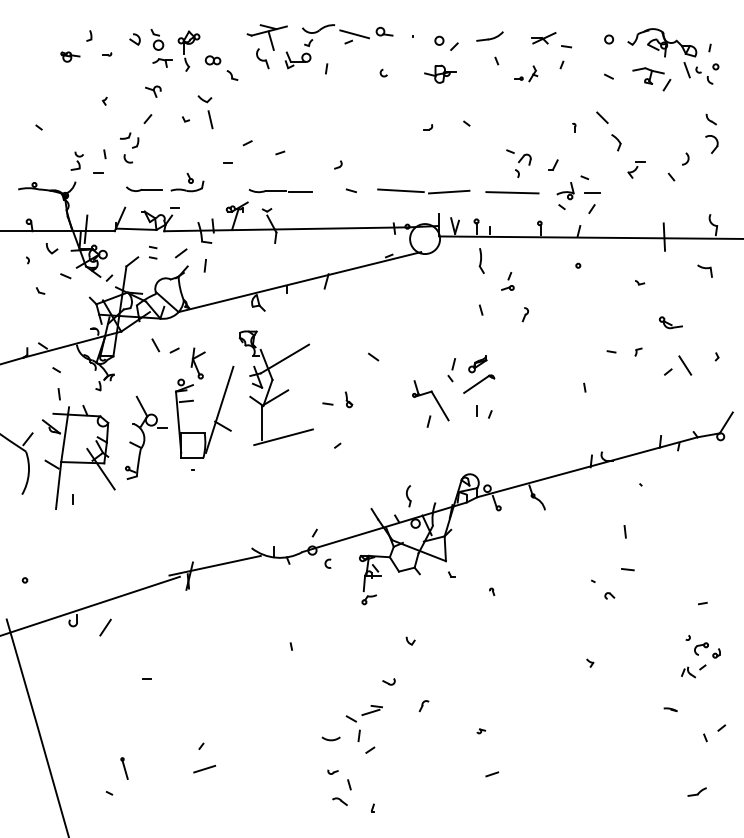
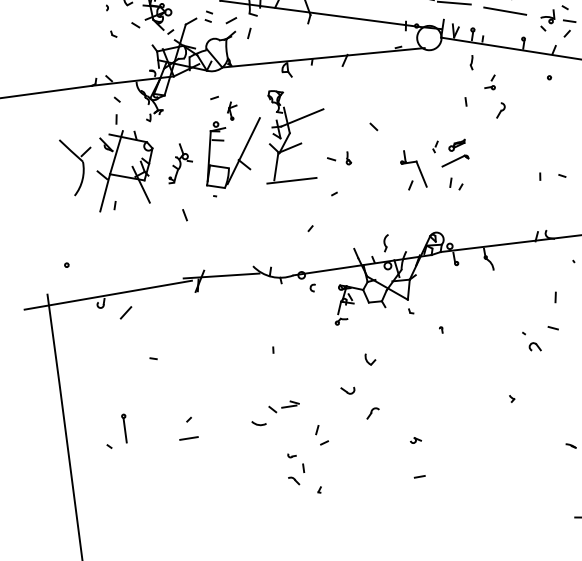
part: (481, 260) -> (472, 62), size x0.7
part: (525, 314) -> (501, 110), size x1.4
line: (155, 345) -> (184, 215), moved
line: (611, 351) -> (562, 175), moved
part: (197, 363) -> (231, 111), size x0.7
part: (451, 370) -> (435, 146), size x0.6
part: (146, 437) -> (181, 164), size x0.6
line: (314, 532) -> (310, 228), moved
part: (609, 595) -> (535, 346), size x1.6
part: (410, 640) -> (369, 359), size x1.6
part: (388, 681) -> (347, 389), size x1.4
part: (423, 706) -> (372, 414), size x1.4
part: (363, 713) -> (283, 406), moved
part: (481, 731) -> (416, 441), size x1.6
arc: (330, 739) -> (258, 424), moved
part: (124, 768) -> (124, 428), size x1.6

